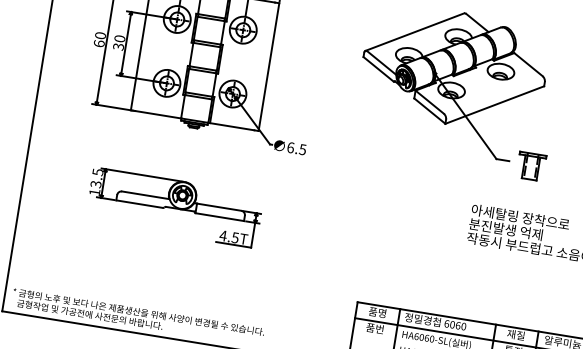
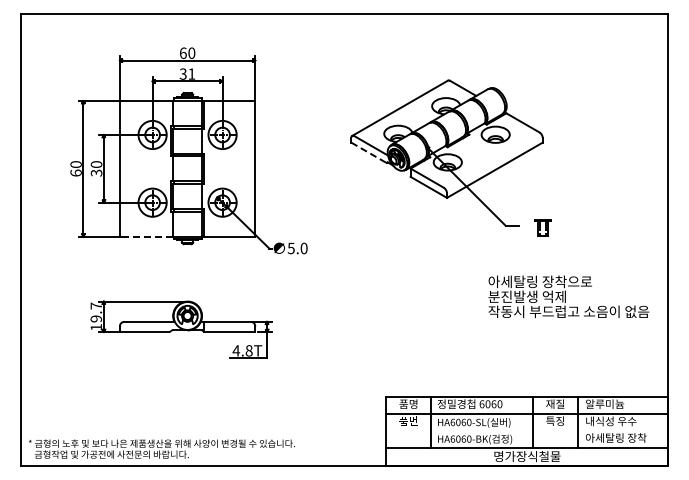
line: (379, 69) -> (369, 152), solid -> dashed
line: (157, 114) -> (148, 236), solid -> dashed
text: (296, 148) -> (297, 248), 6.5 -> 5.0
part: (530, 166) -> (542, 227), size x0.6
text: (97, 178) -> (96, 312), 13.5 -> 19.7
text: (234, 237) -> (248, 350), 4.5T -> 4.8T

